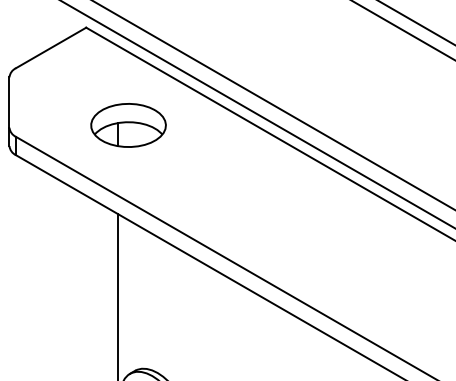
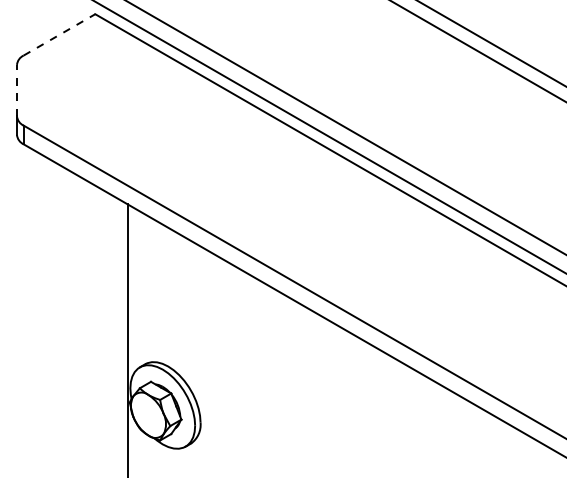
line: (51, 47) -> (59, 34), solid -> dashed
line: (9, 102) -> (17, 90), solid -> dashed
part: (128, 125) -> (138, 113), removed

